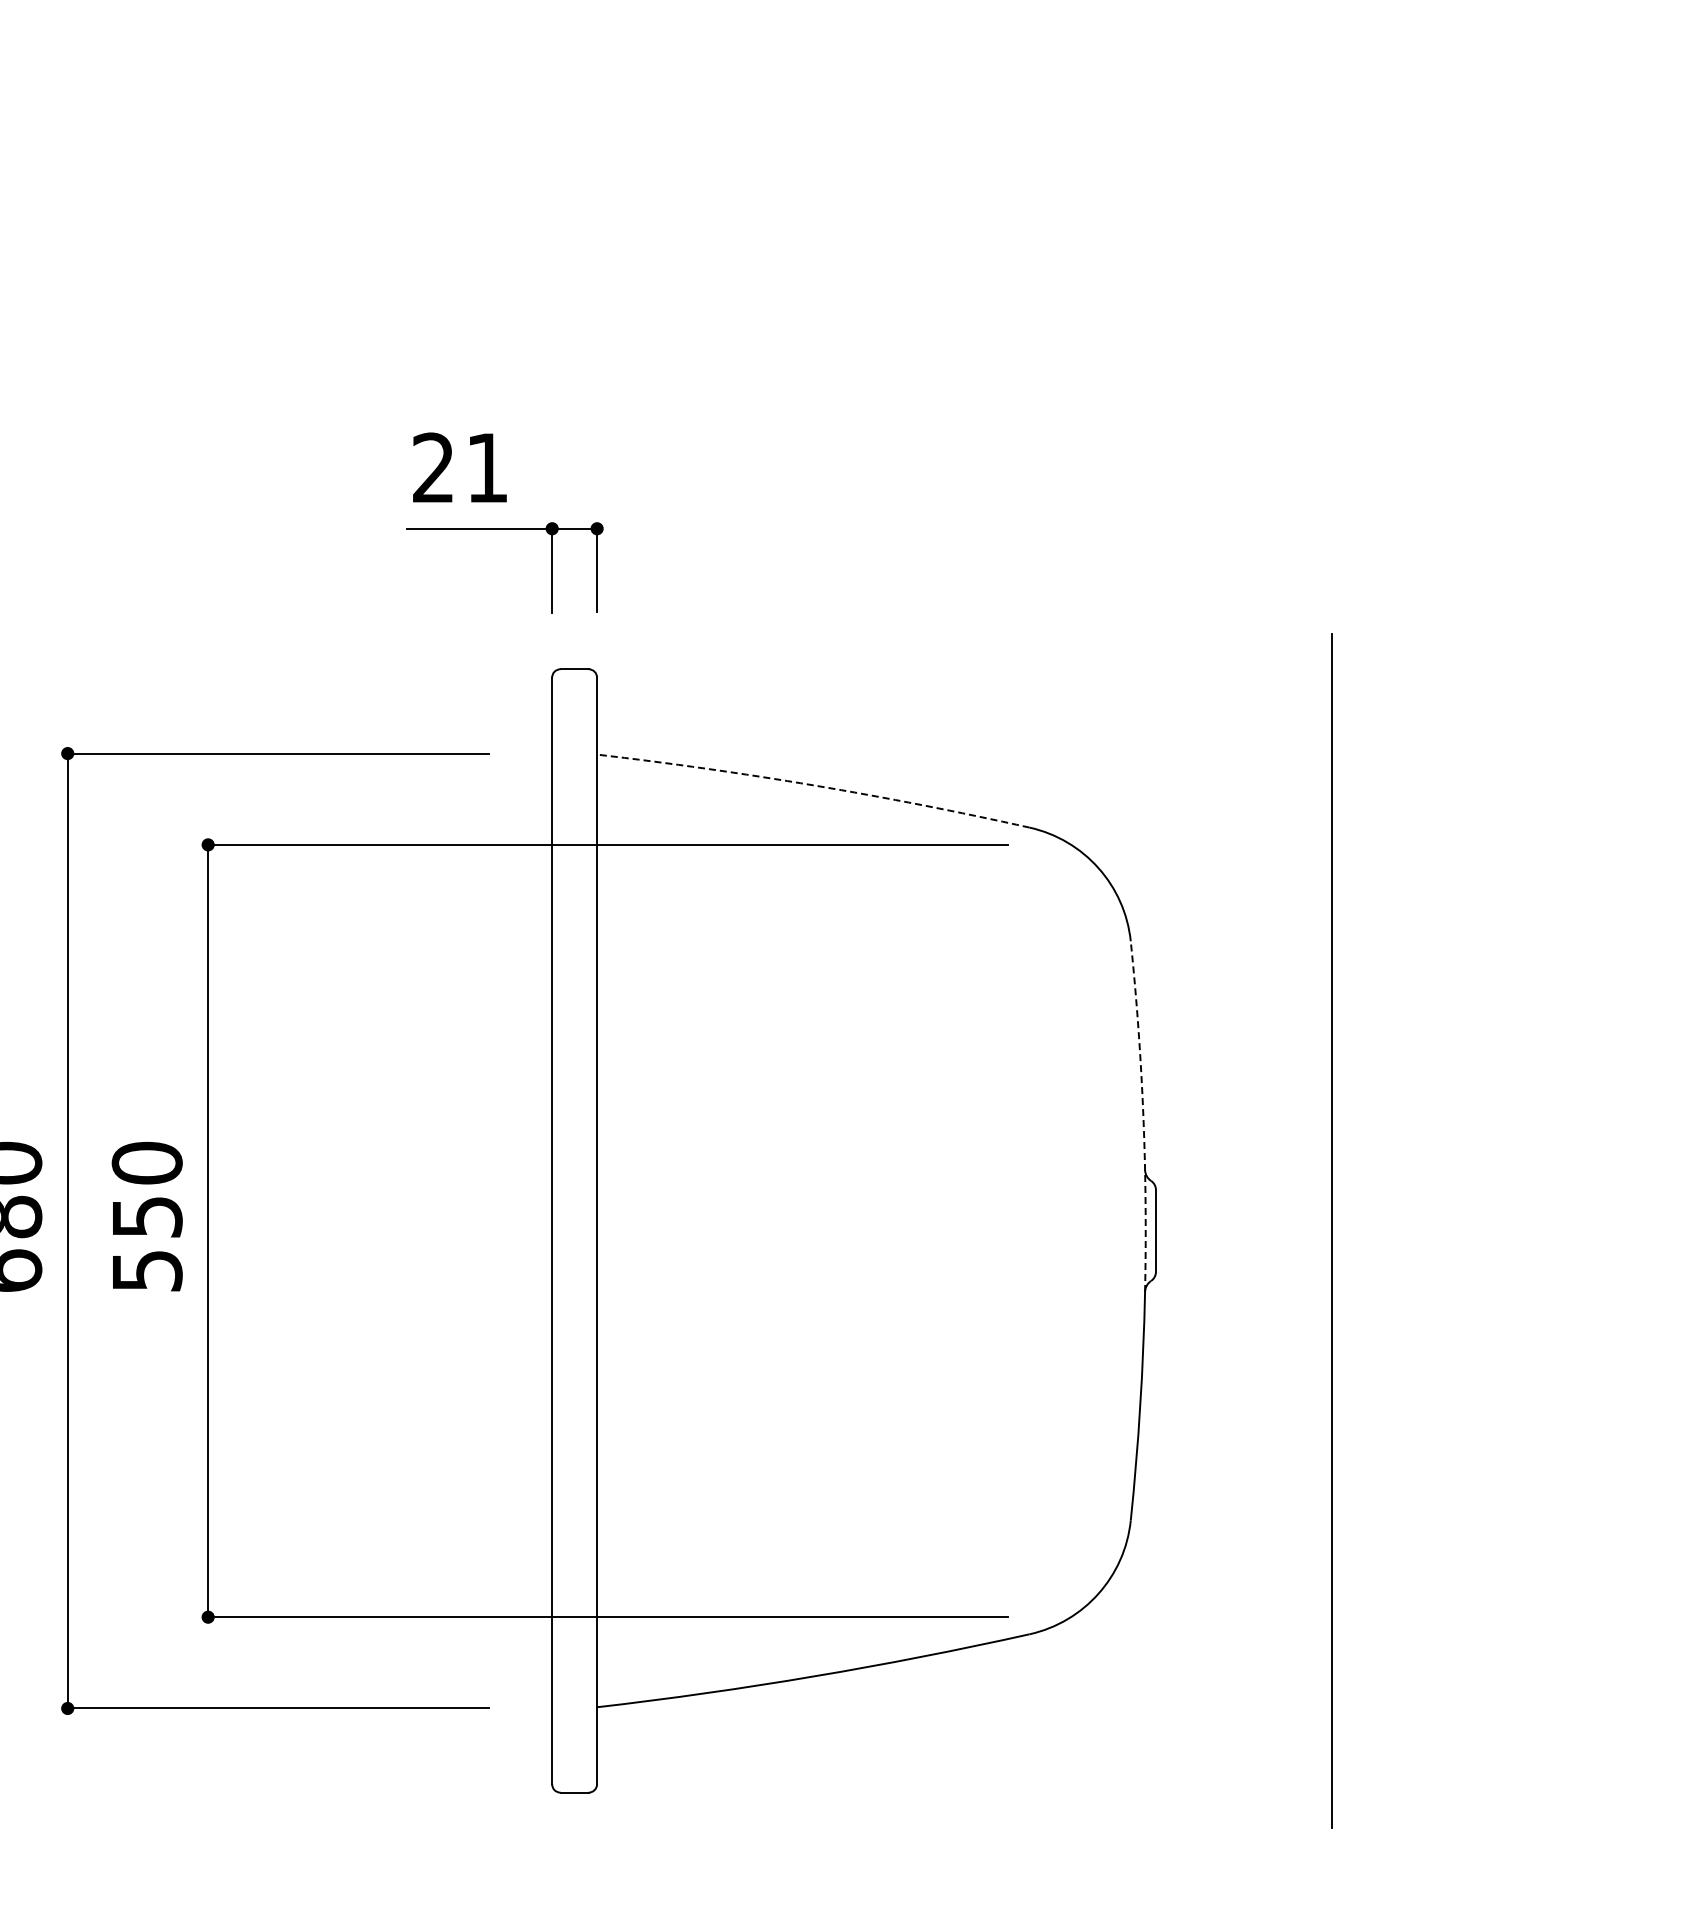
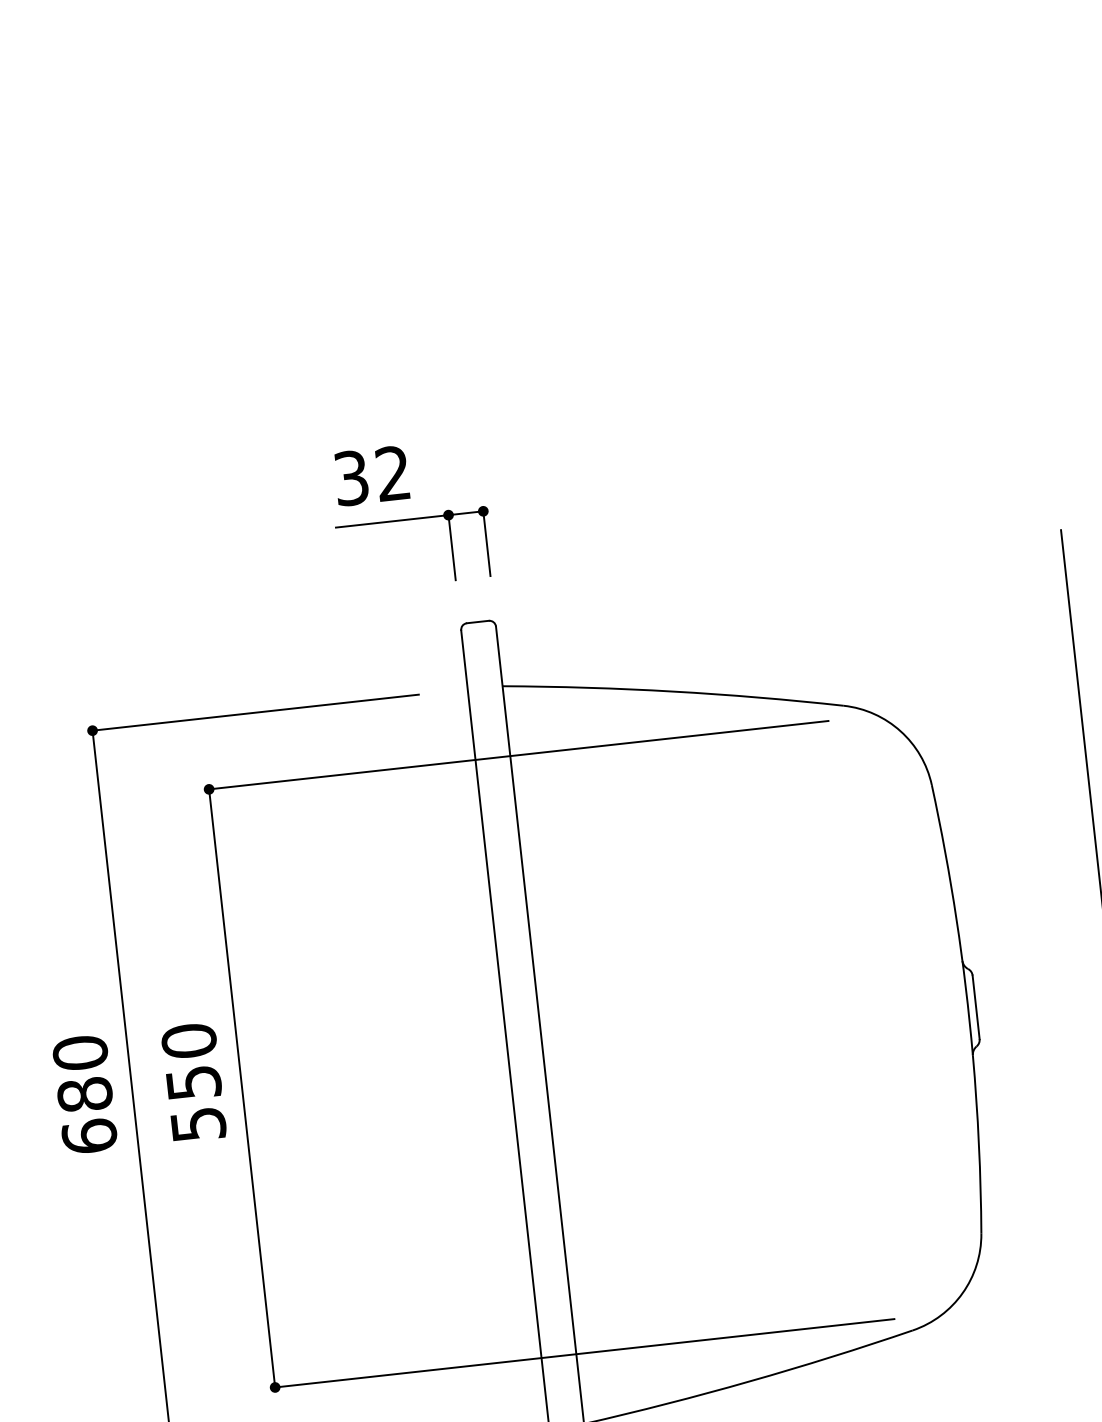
text: (459, 467) -> (371, 475), 21 -> 32
arc: (814, 785) -> (673, 691), dashed -> solid
arc: (1143, 1116) -> (956, 919), dashed -> solid

